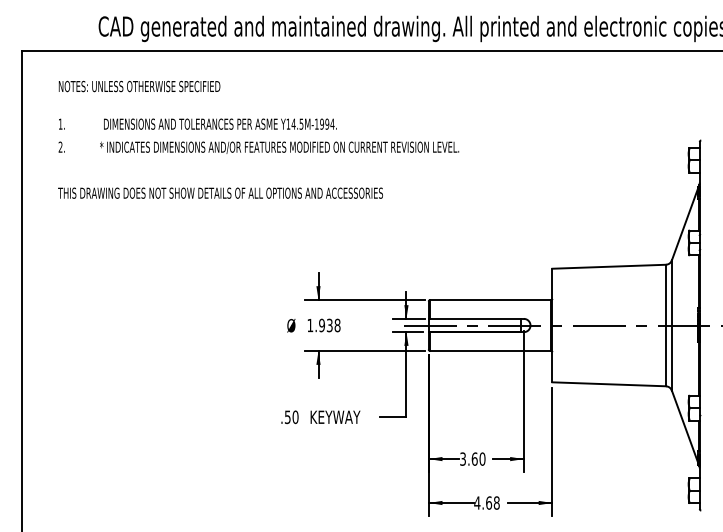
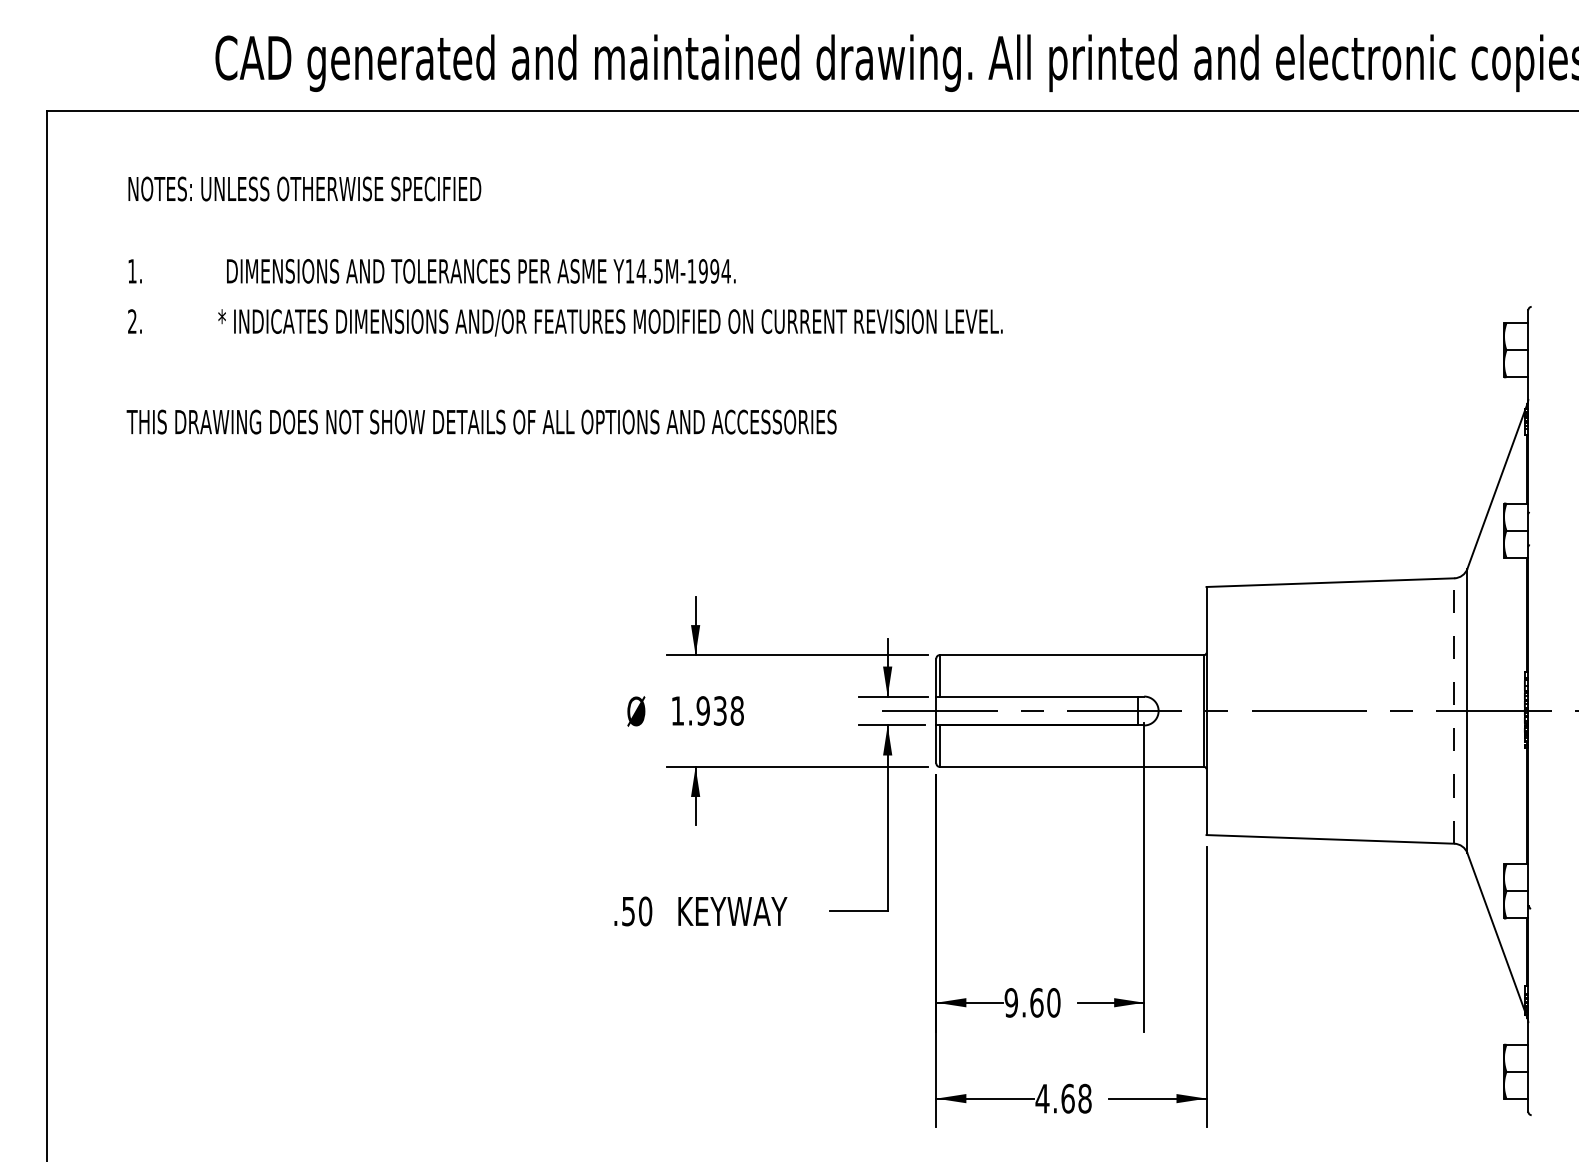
line: (665, 325) -> (1453, 710), solid -> dashed
text: (463, 458) -> (1012, 1001), 3.60 -> 9.60

